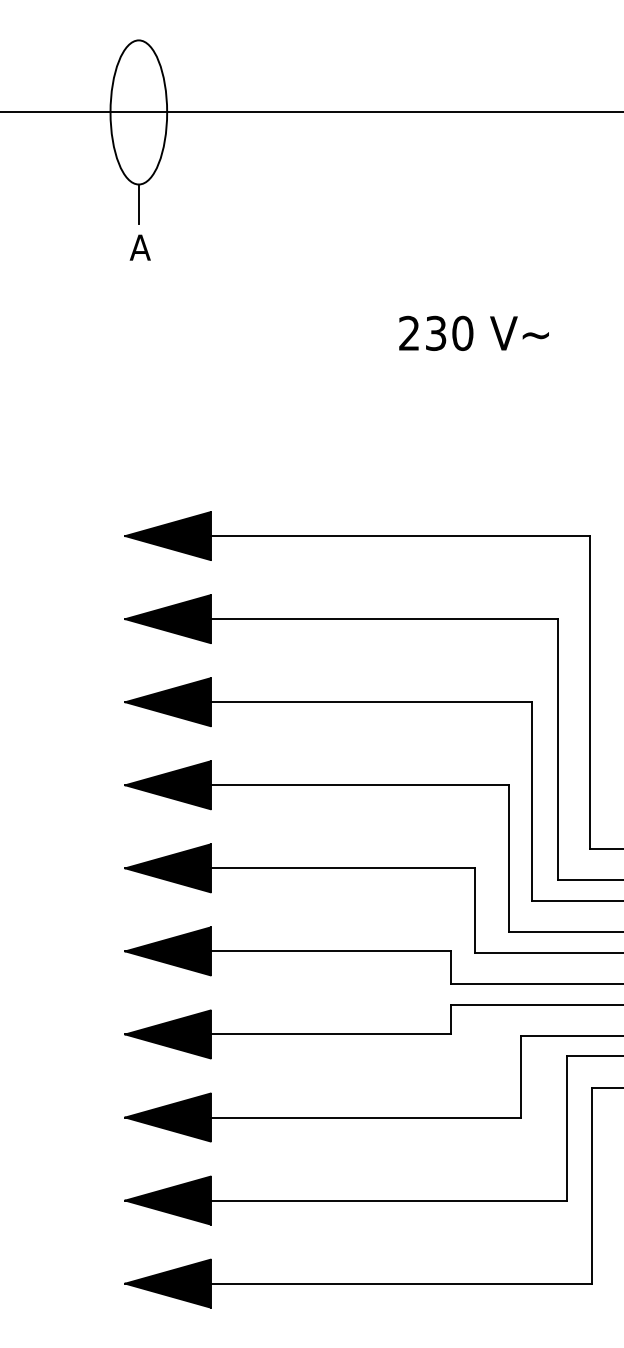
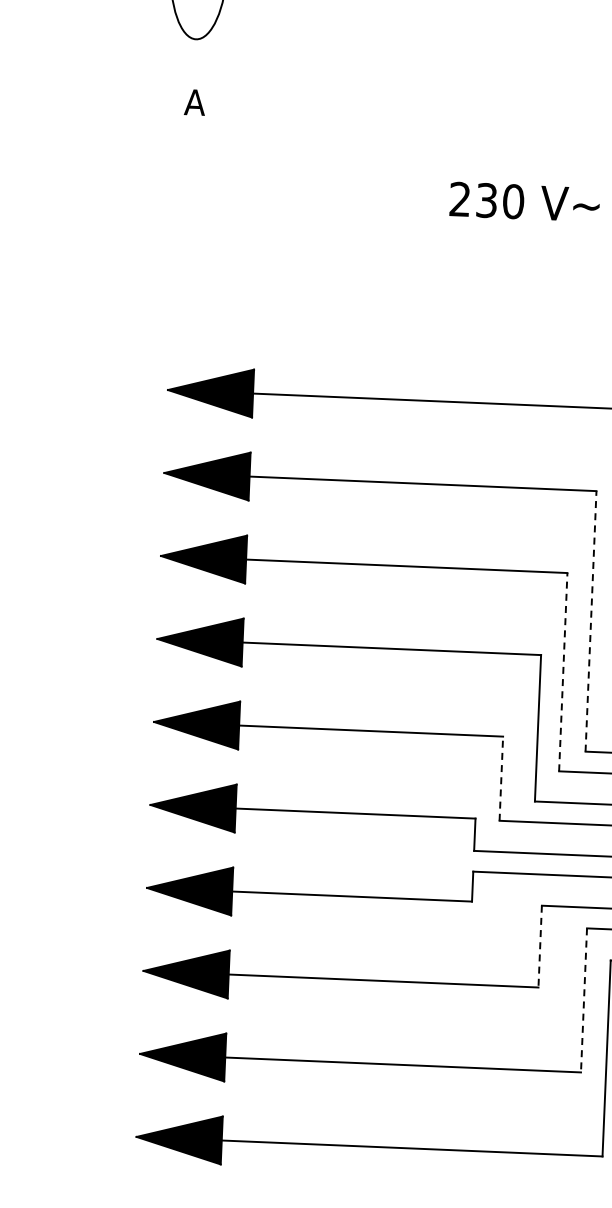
line: (138, 203) -> (194, 58), removed
line: (557, 749) -> (590, 621), solid -> dashed
line: (532, 800) -> (563, 671), solid -> dashed
line: (474, 909) -> (501, 777), solid -> dashed
line: (520, 1076) -> (540, 946), solid -> dashed
line: (566, 1129) -> (583, 1001), solid -> dashed

